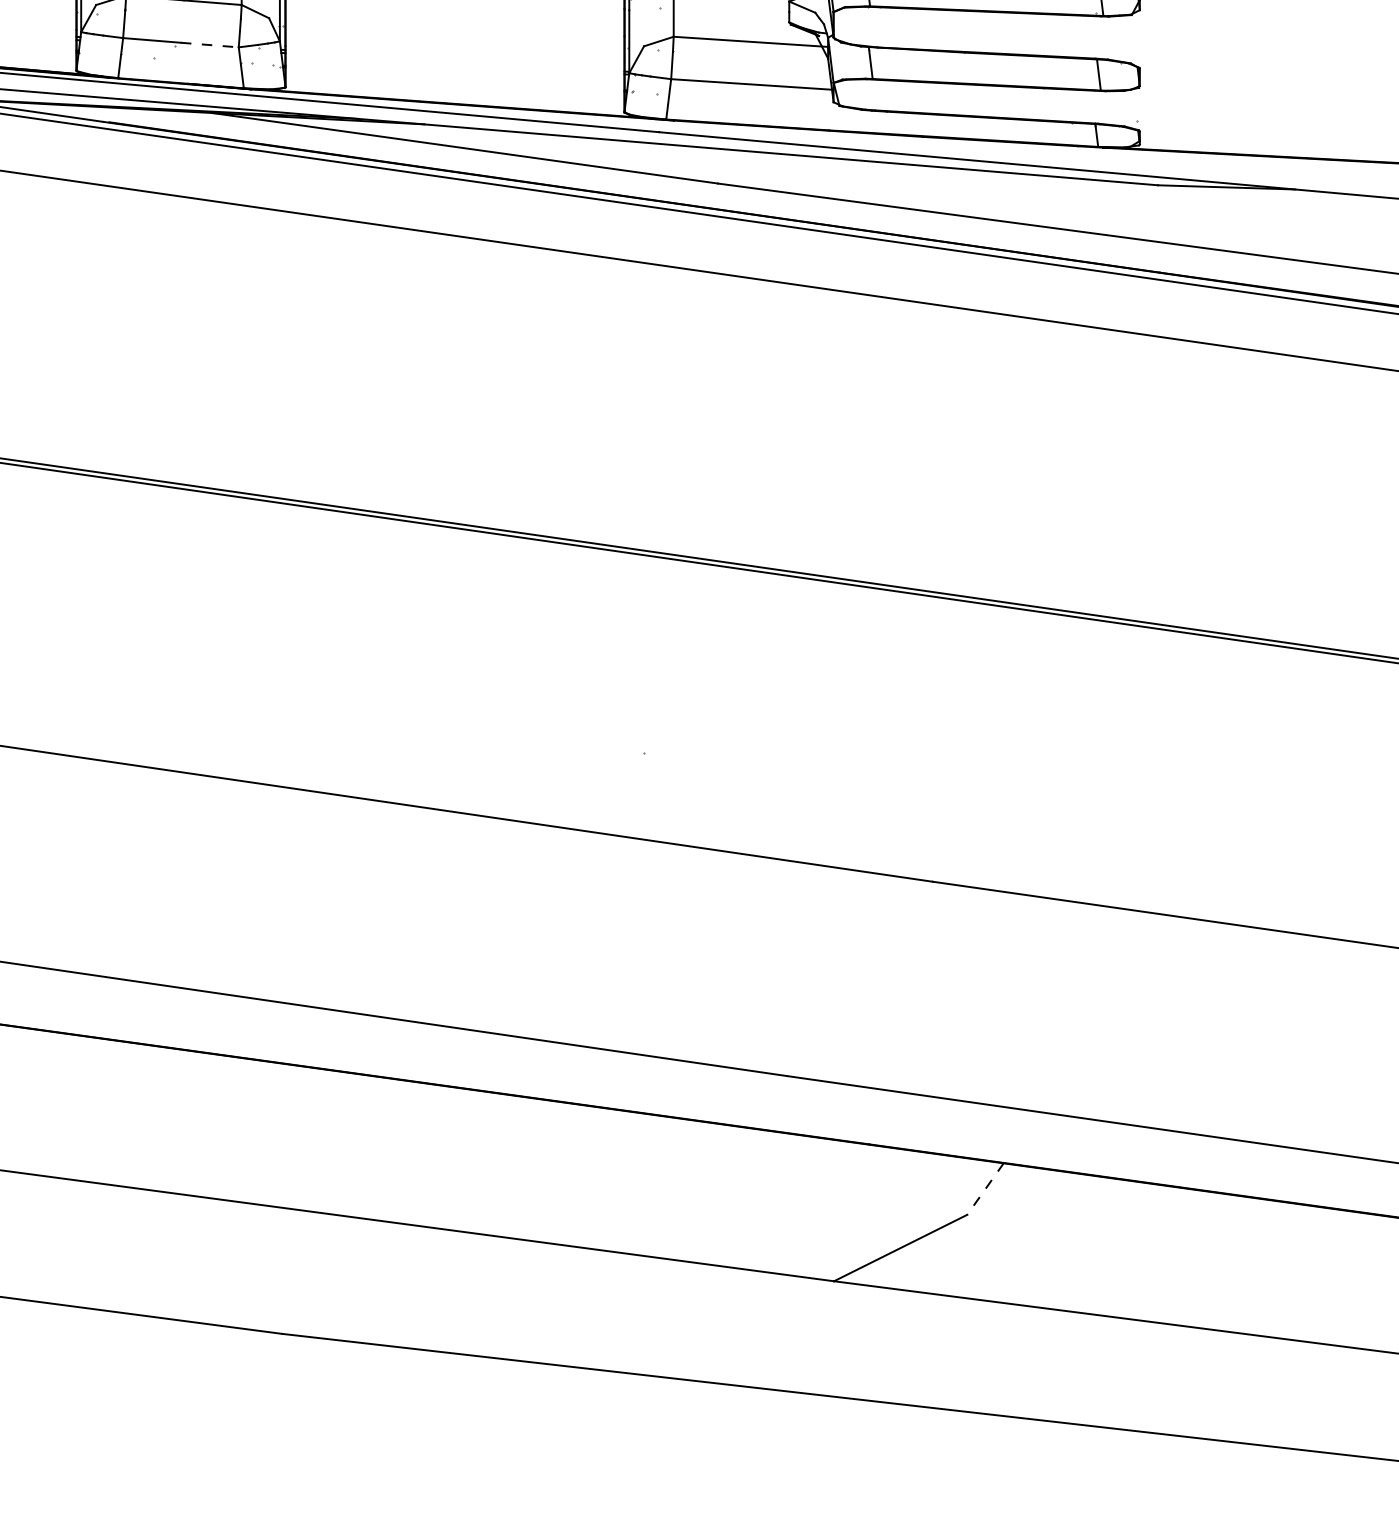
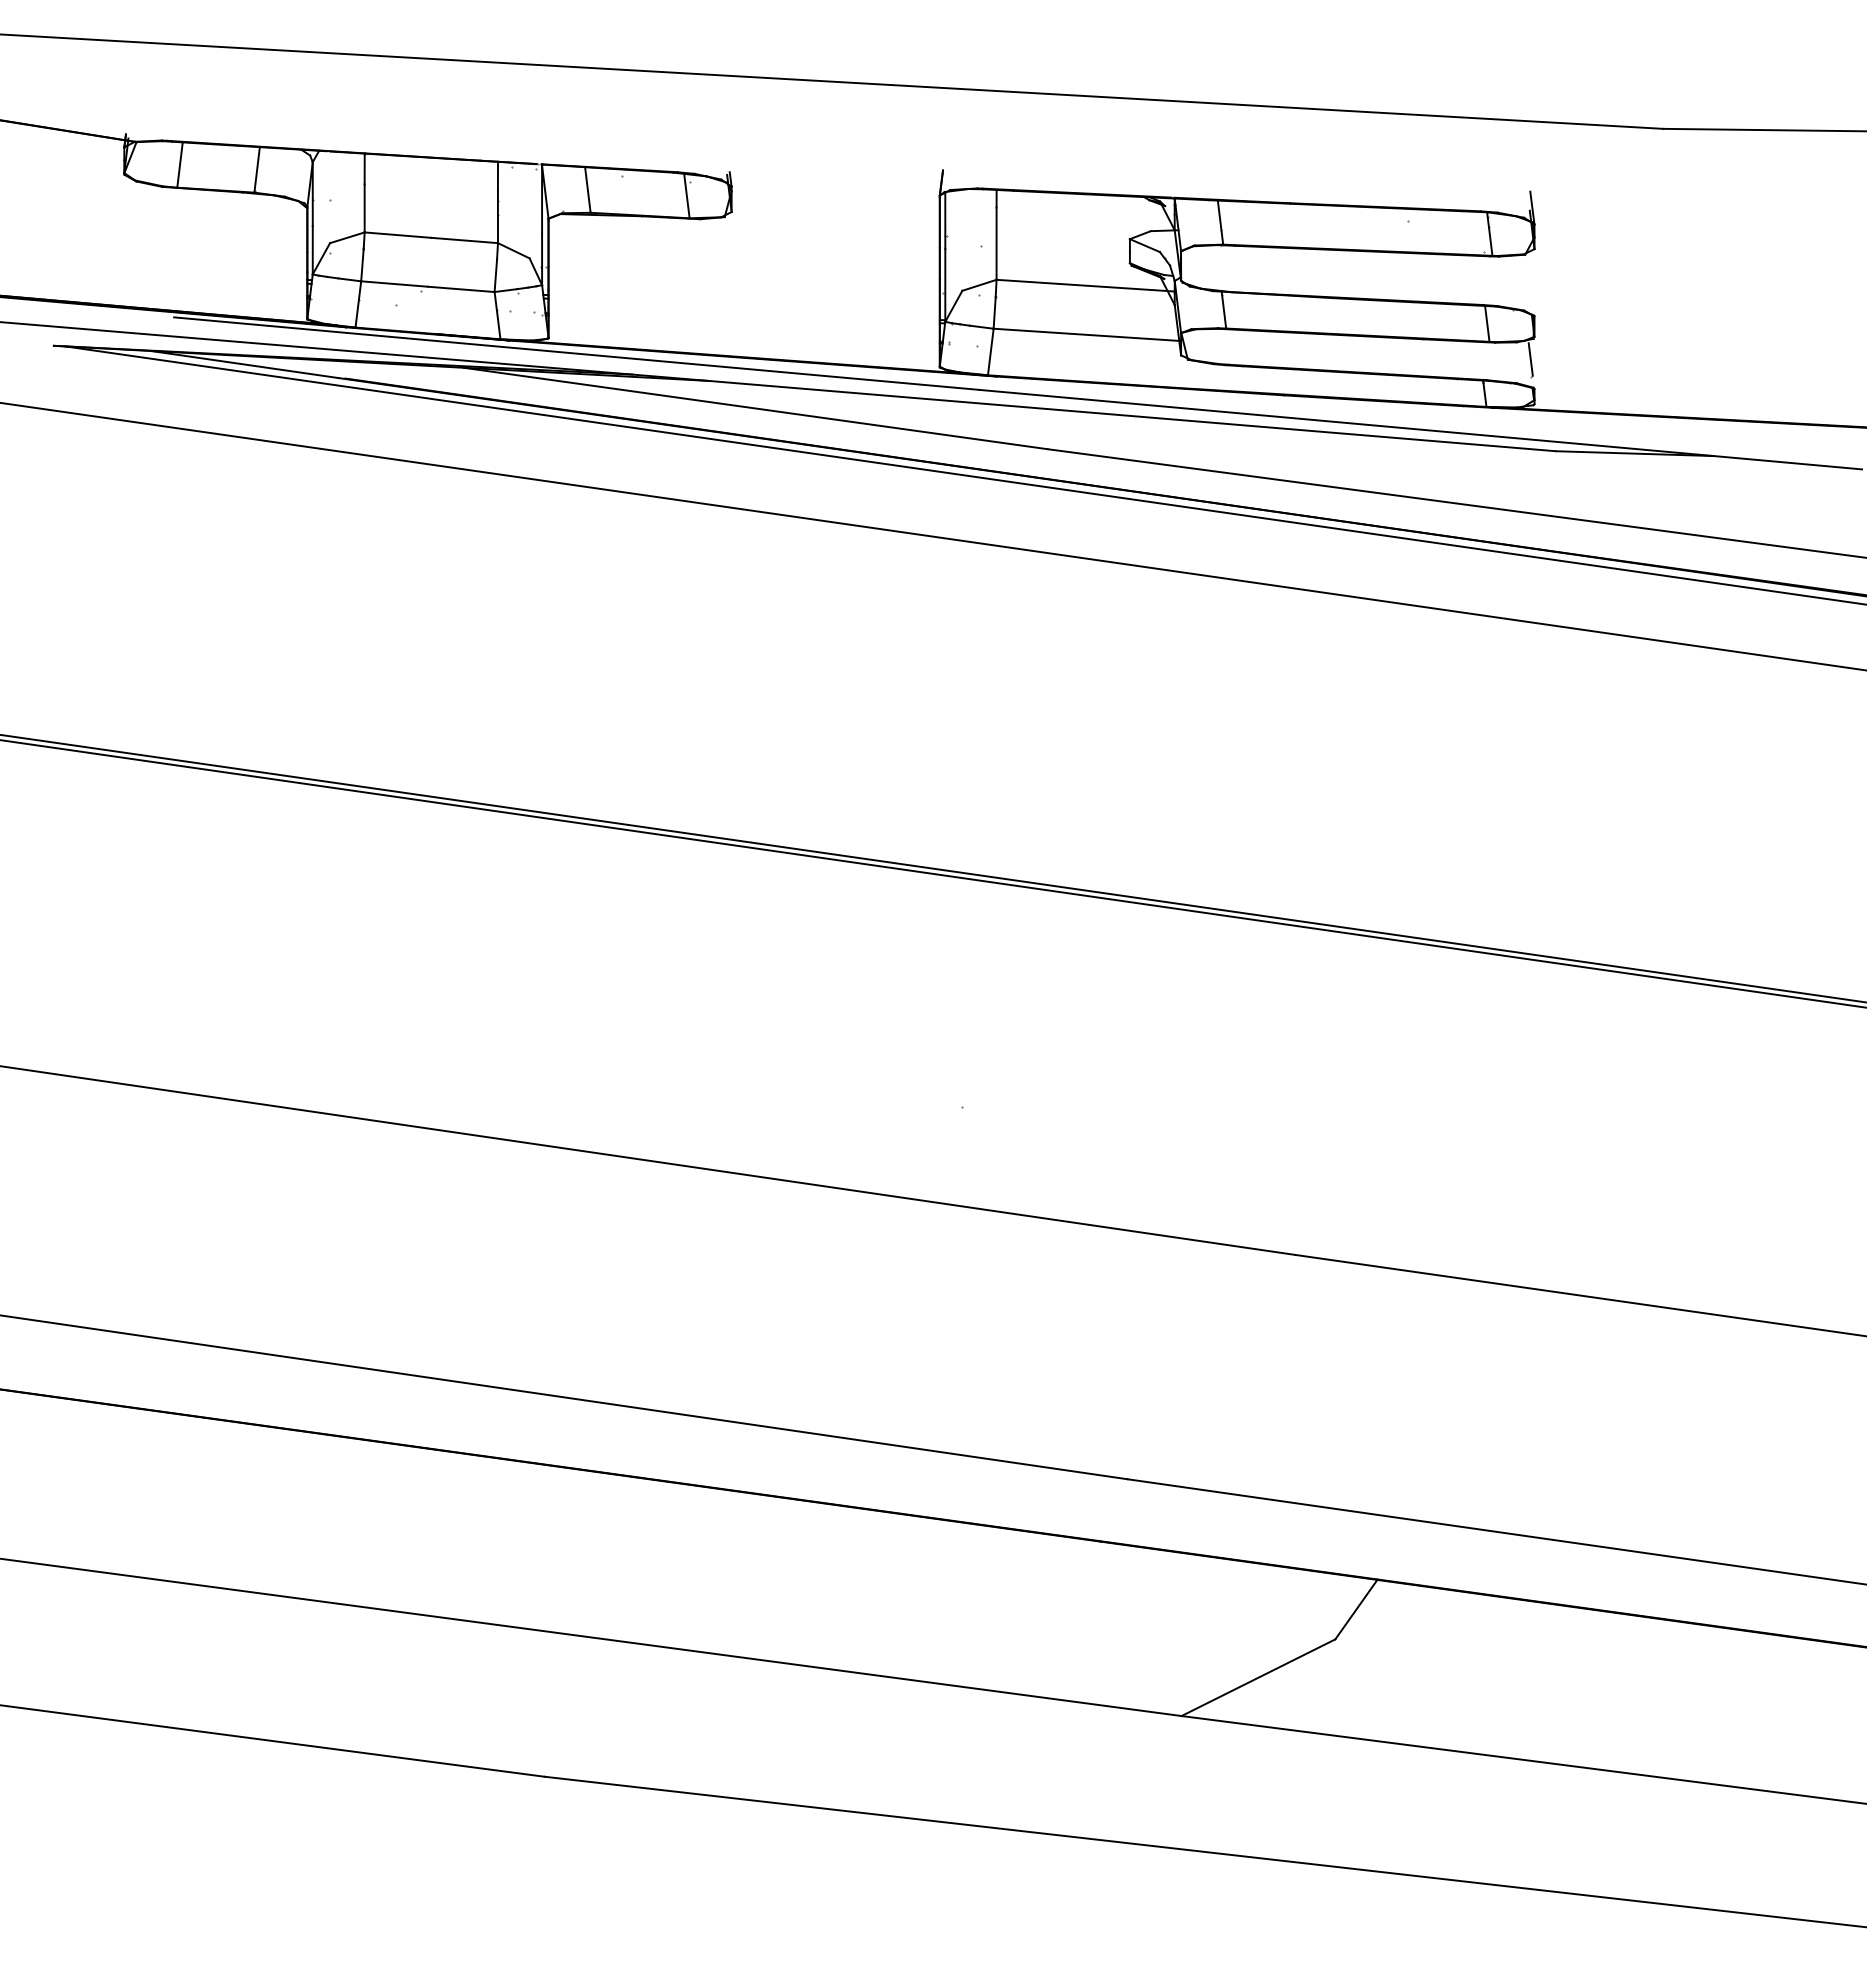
line: (210, 45) -> (461, 289), dashed -> solid
line: (1136, 105) -> (1530, 359), added
line: (985, 1188) -> (1356, 1609), dashed -> solid

